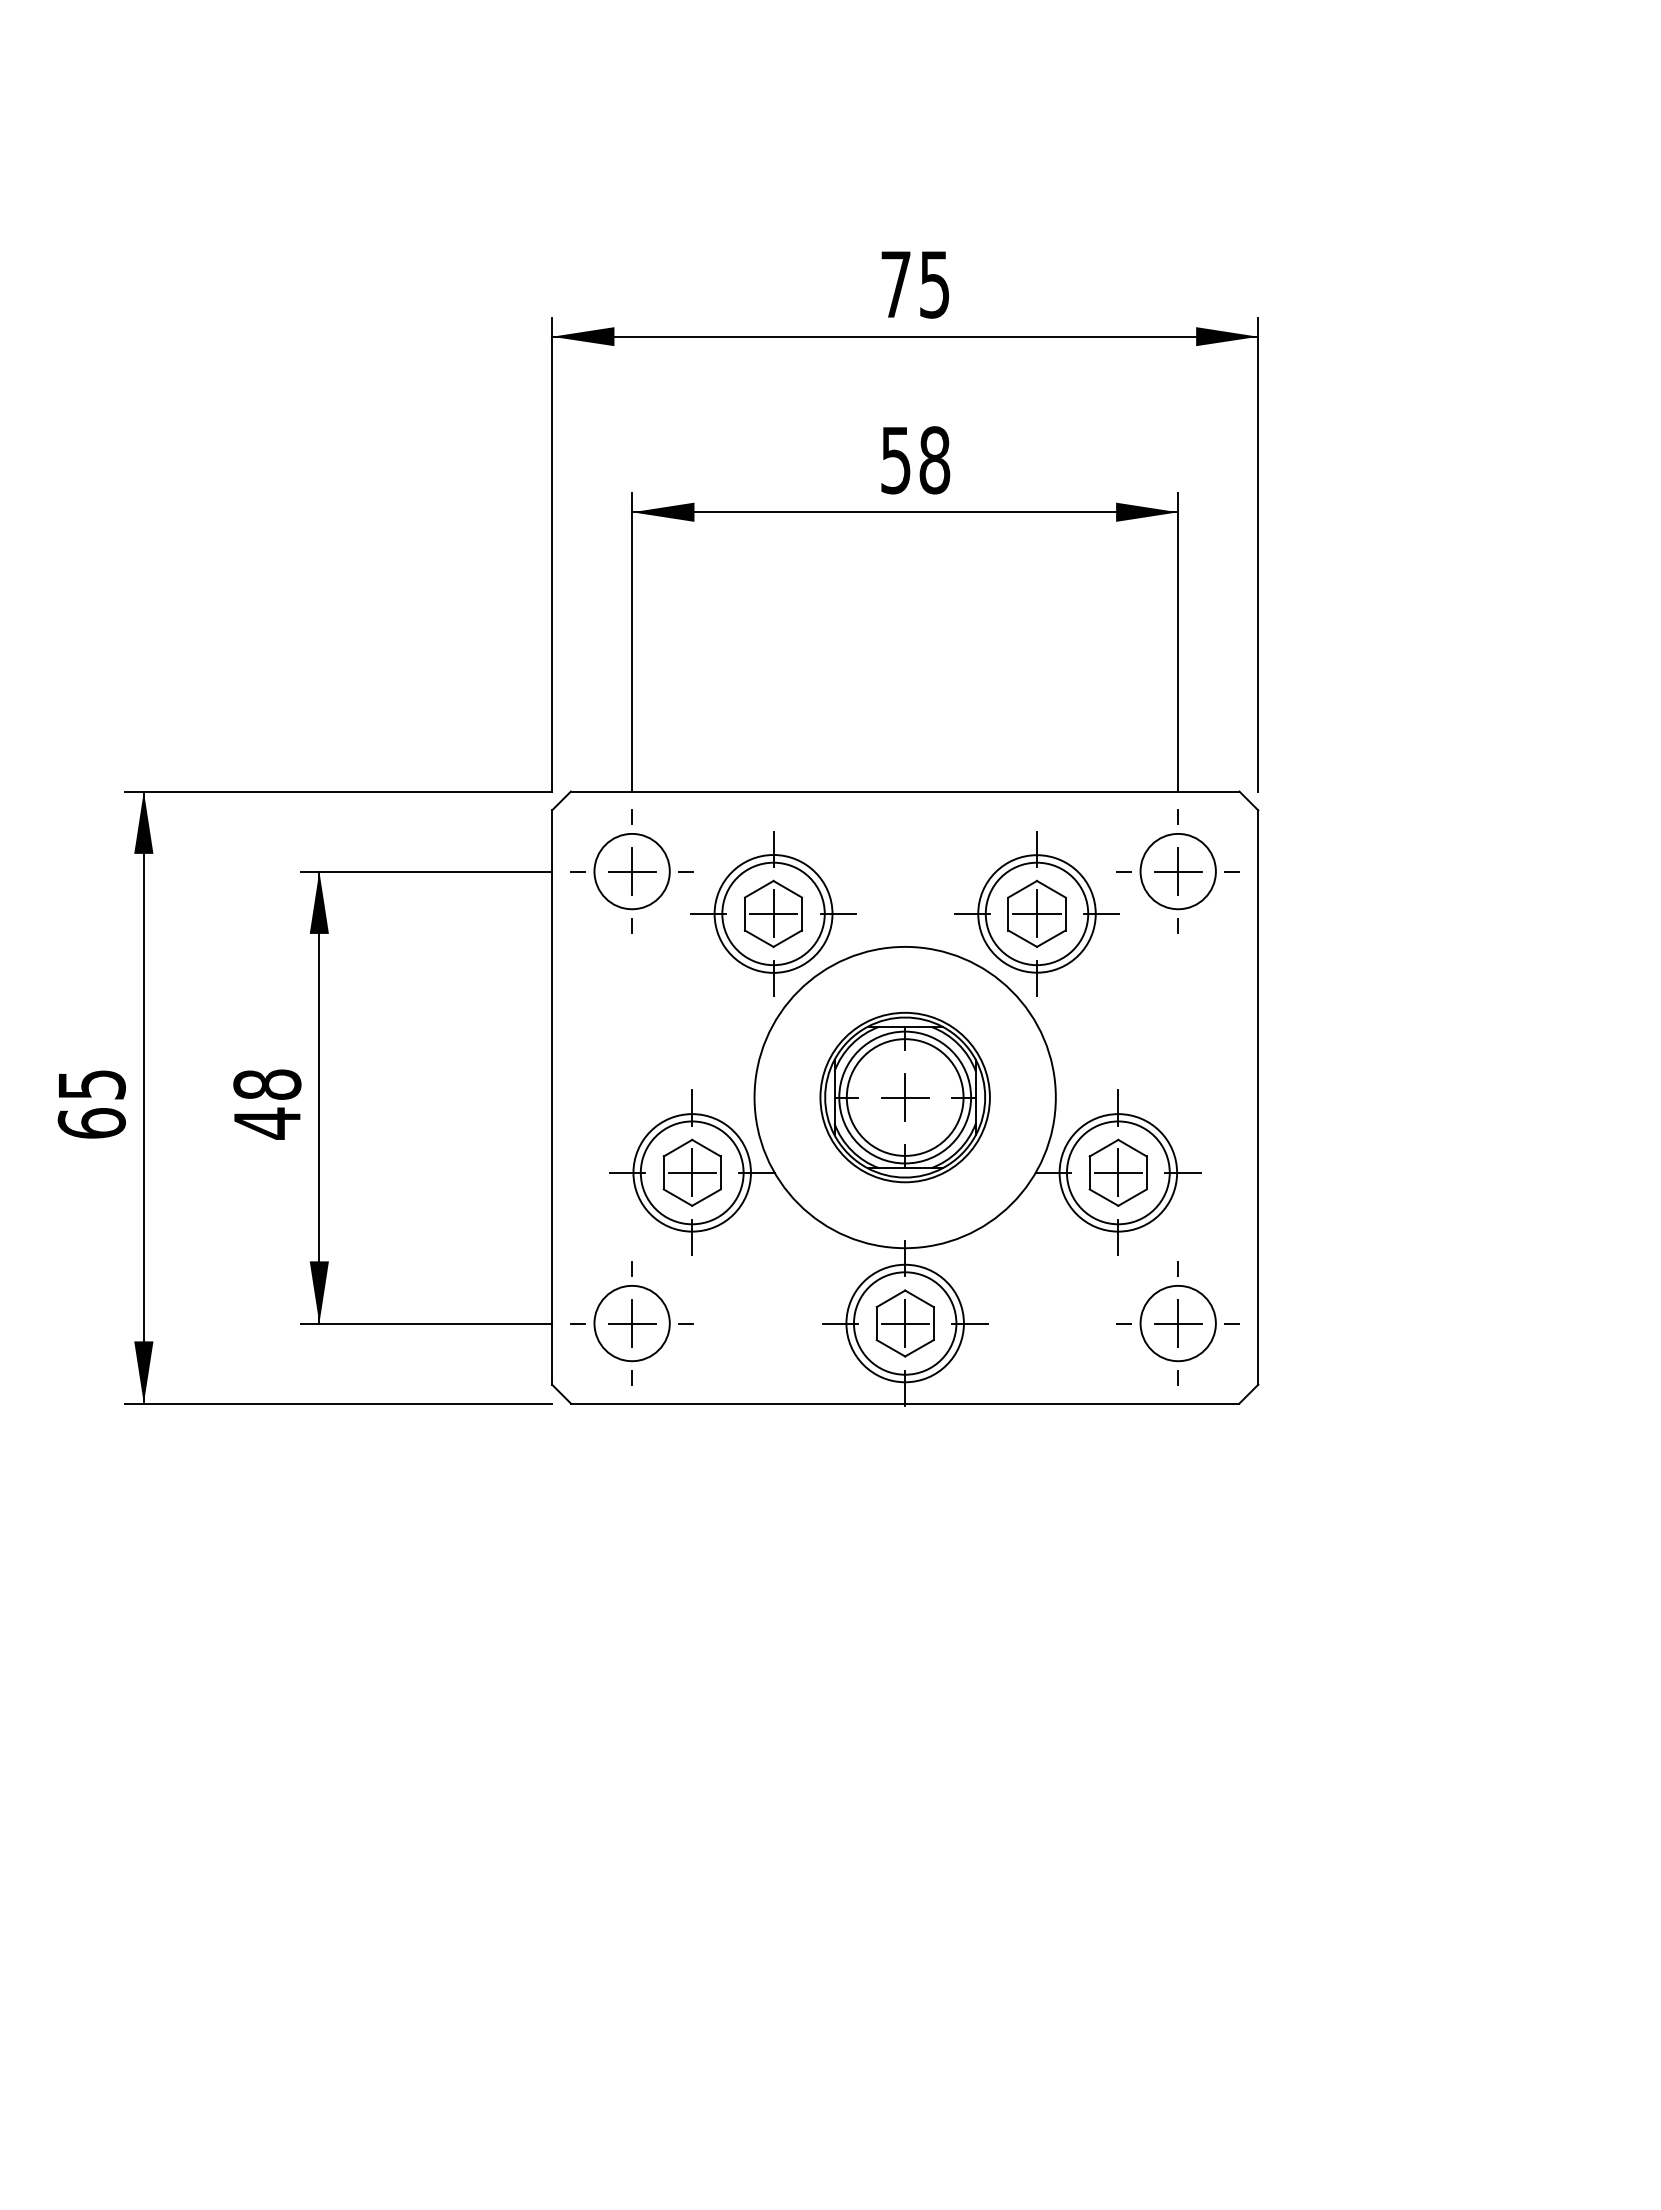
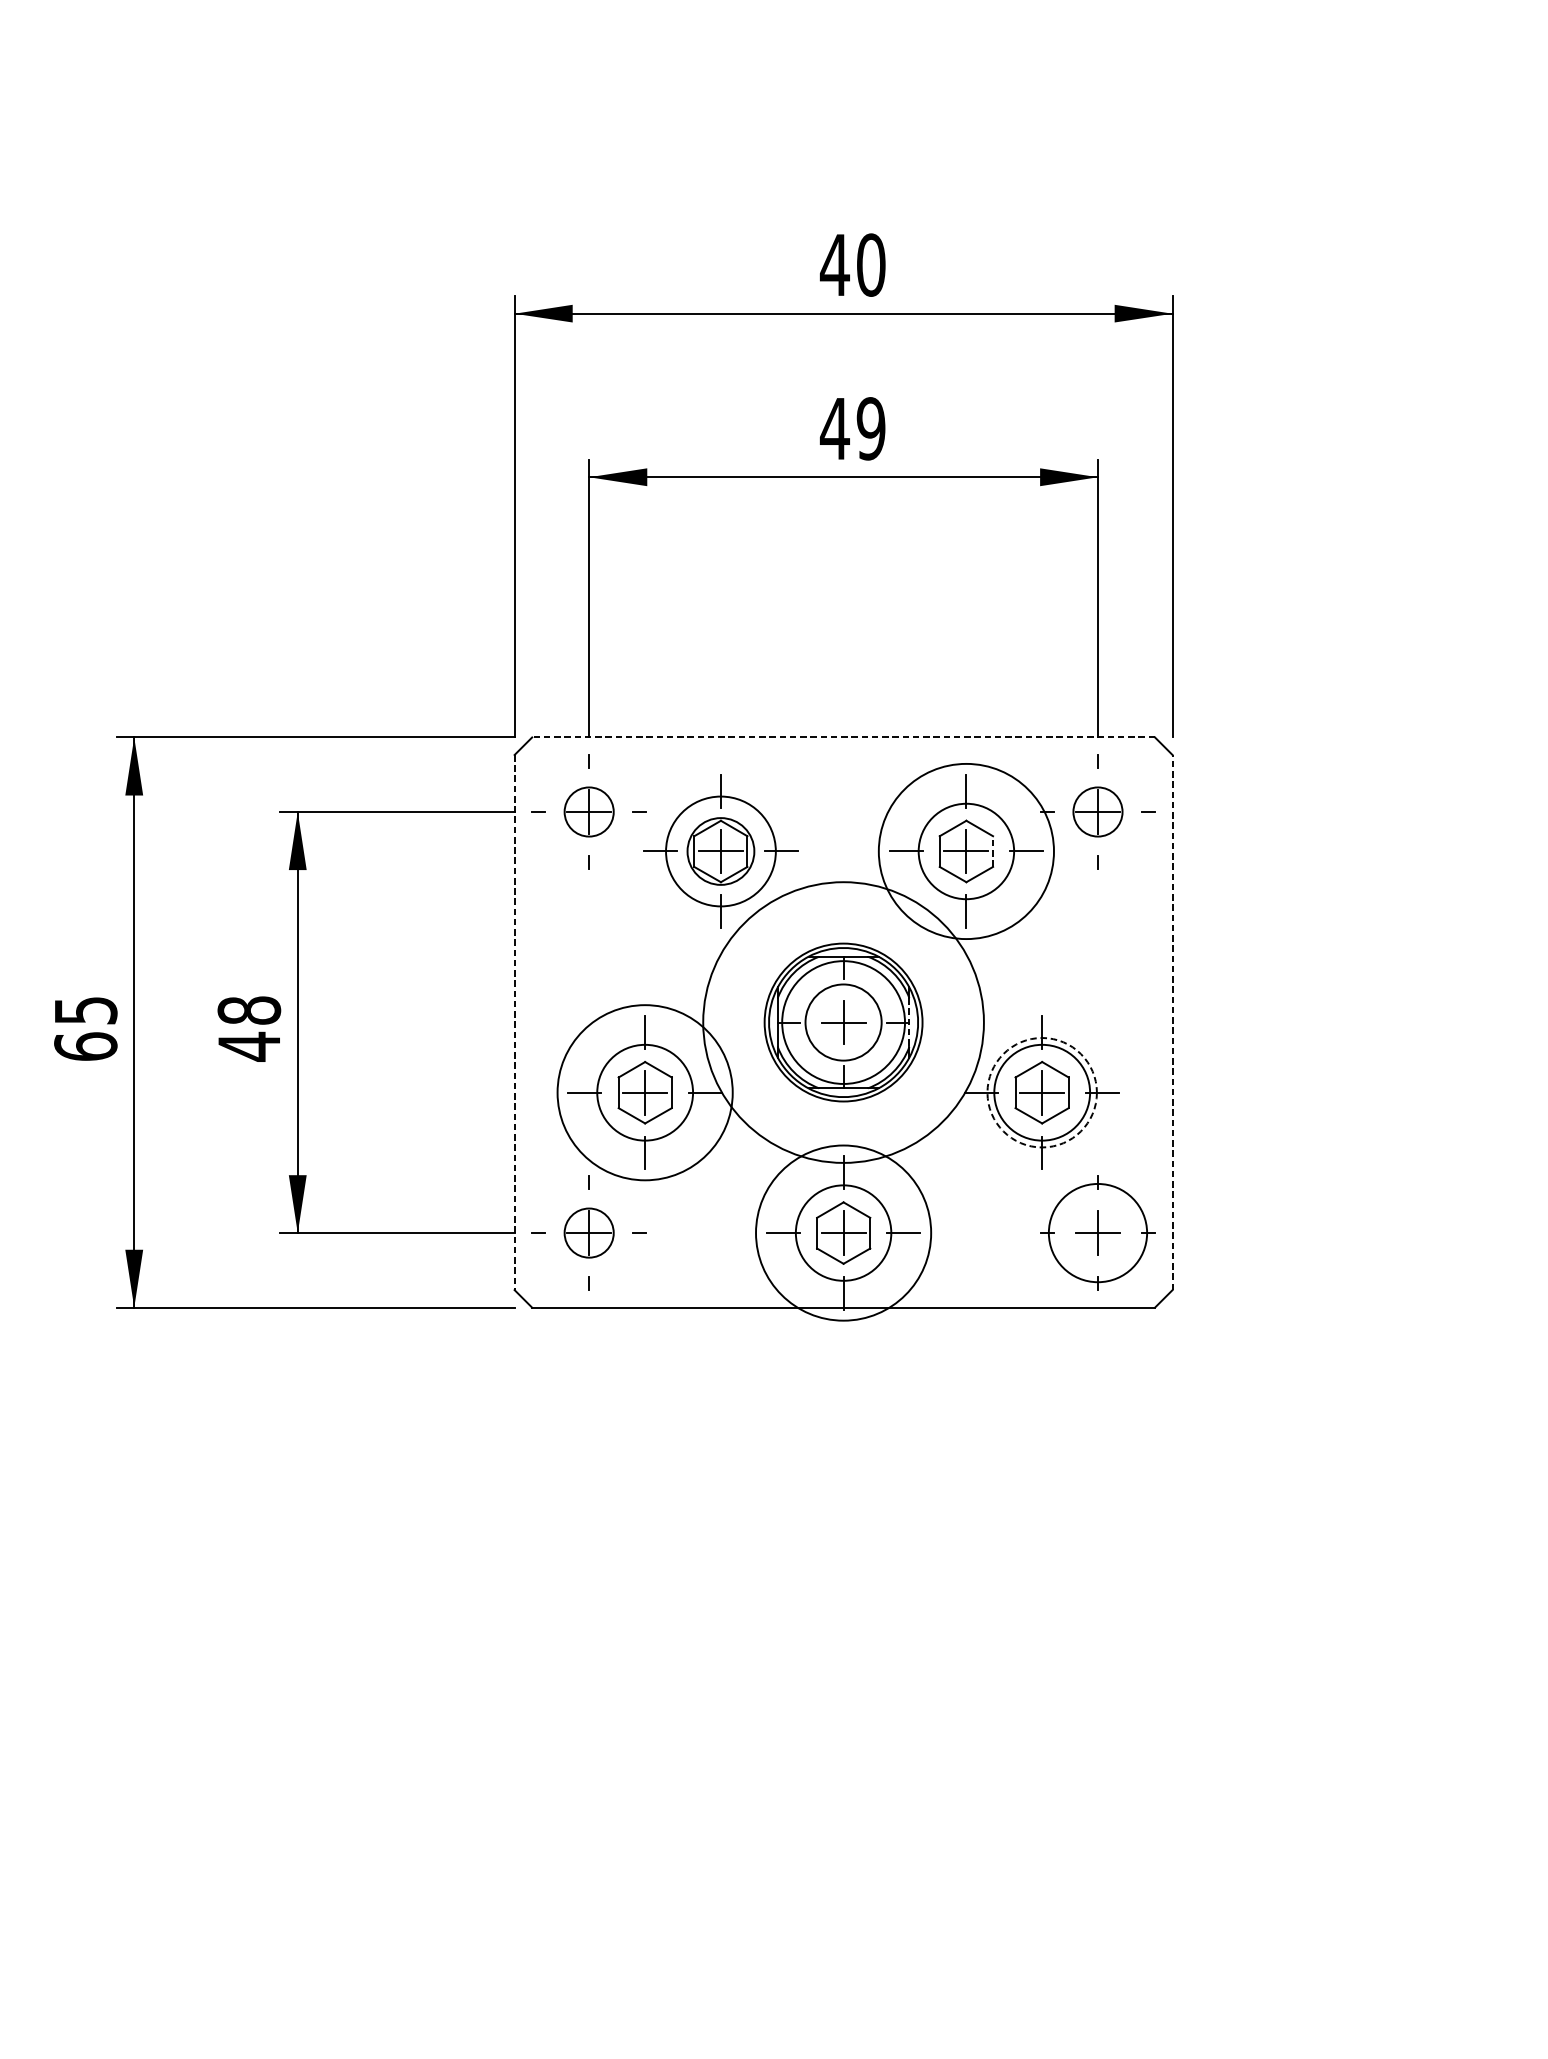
text: (914, 284) -> (852, 265), 75 -> 40
text: (914, 460) -> (852, 429), 58 -> 49
line: (904, 791) -> (842, 737), solid -> dashed
circle: (631, 871) -> (588, 811), size x0.7
circle: (1177, 871) -> (1097, 811), size x0.7
circle: (773, 913) -> (720, 851), size x0.7
circle: (1036, 913) -> (965, 851), size x1.6
line: (1065, 913) -> (992, 851), solid -> dashed
circle: (904, 1097) -> (842, 1022), size x0.7
line: (1258, 1097) -> (1172, 1022), solid -> dashed
line: (552, 1098) -> (514, 1023), solid -> dashed
line: (975, 1098) -> (909, 1023), solid -> dashed
circle: (691, 1172) -> (644, 1092), size x1.6
circle: (1118, 1172) -> (1042, 1092), solid -> dashed
circle: (631, 1323) -> (588, 1233), size x0.7
circle: (904, 1323) -> (842, 1233), size x1.6
circle: (1177, 1323) -> (1097, 1233), size x1.4

